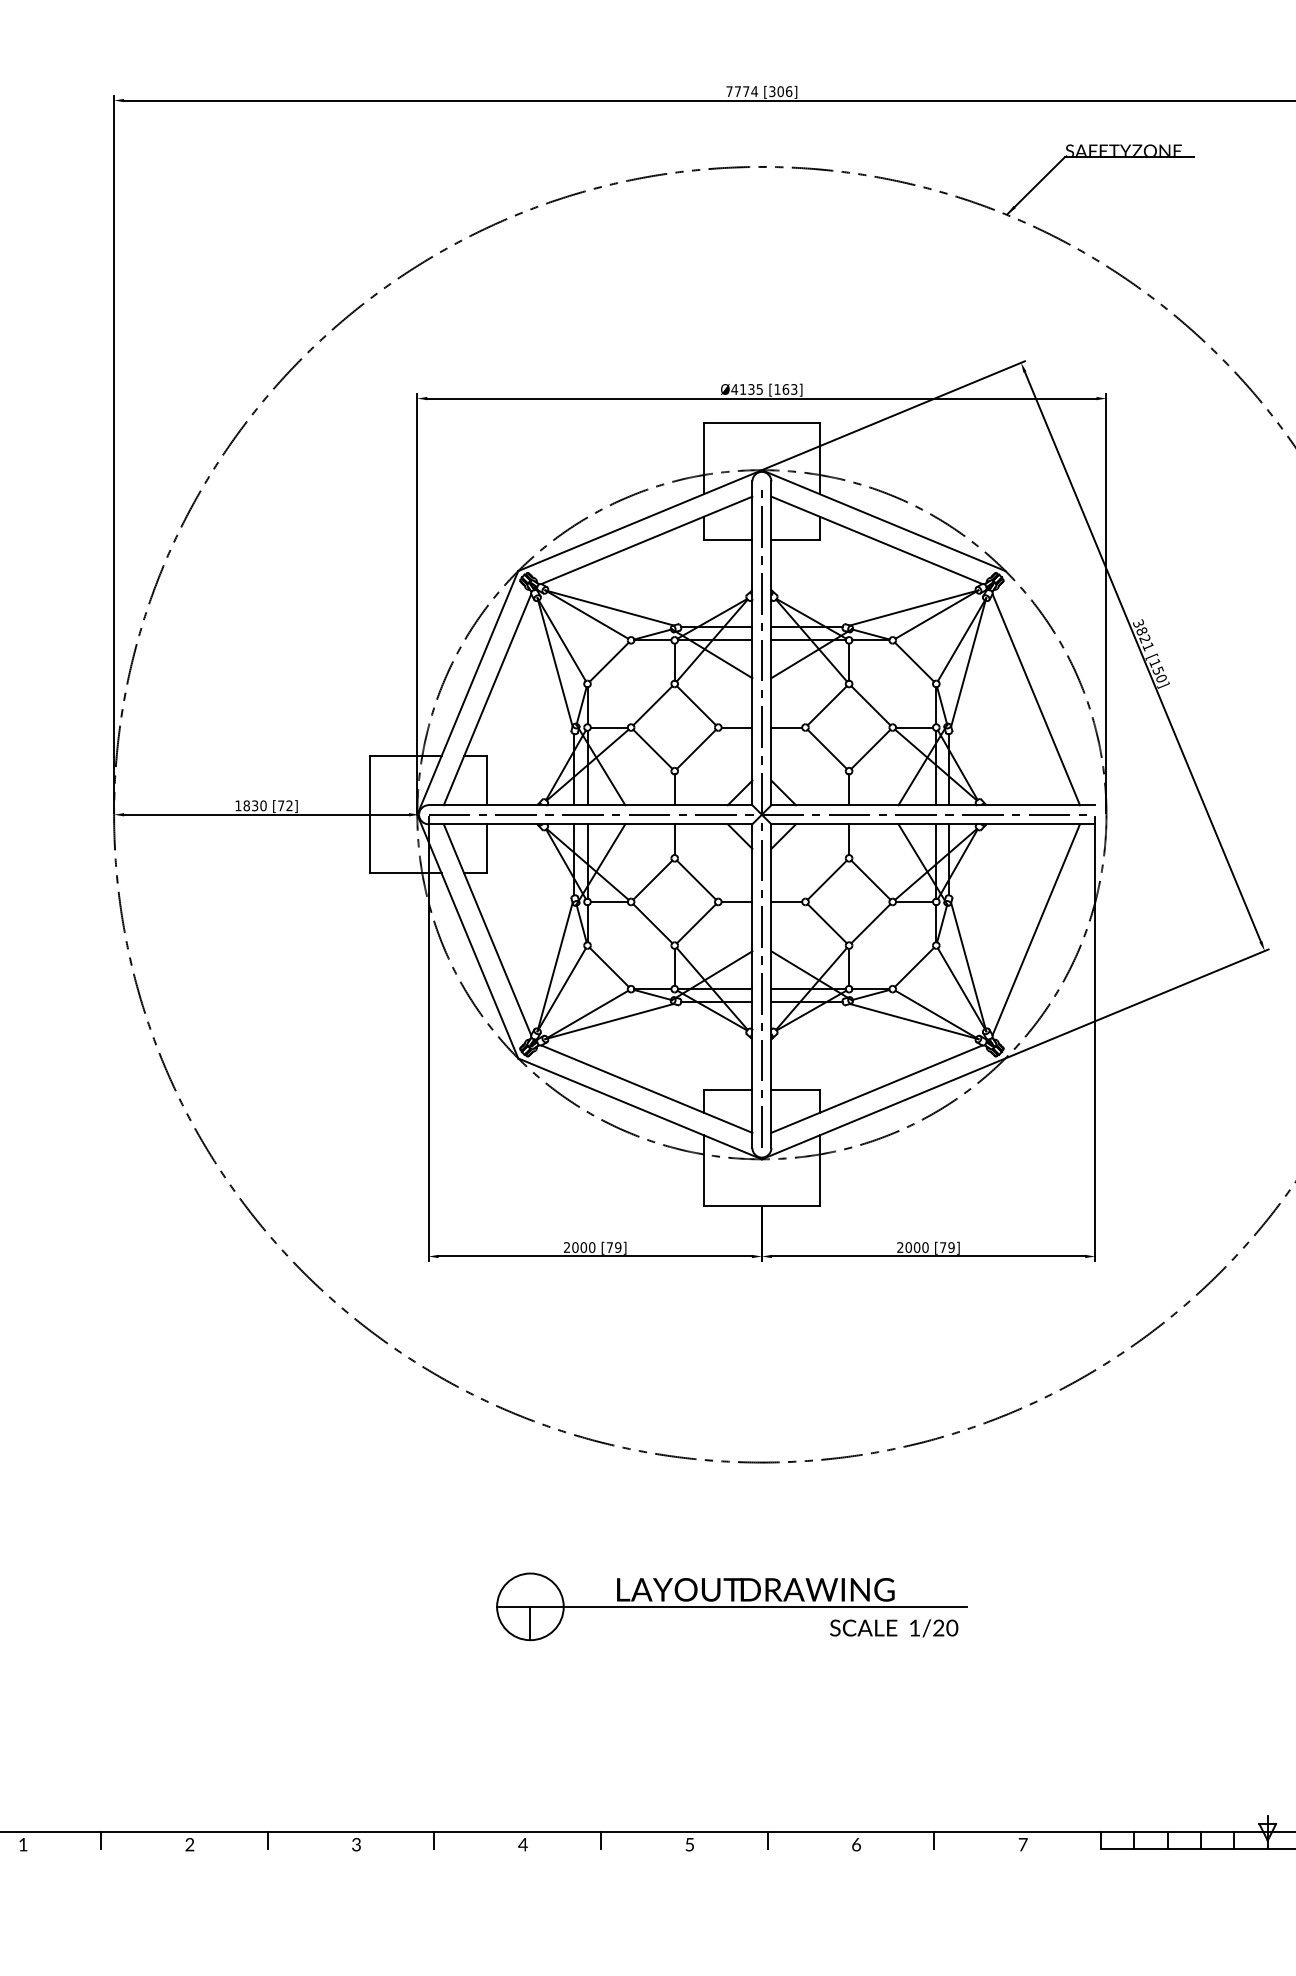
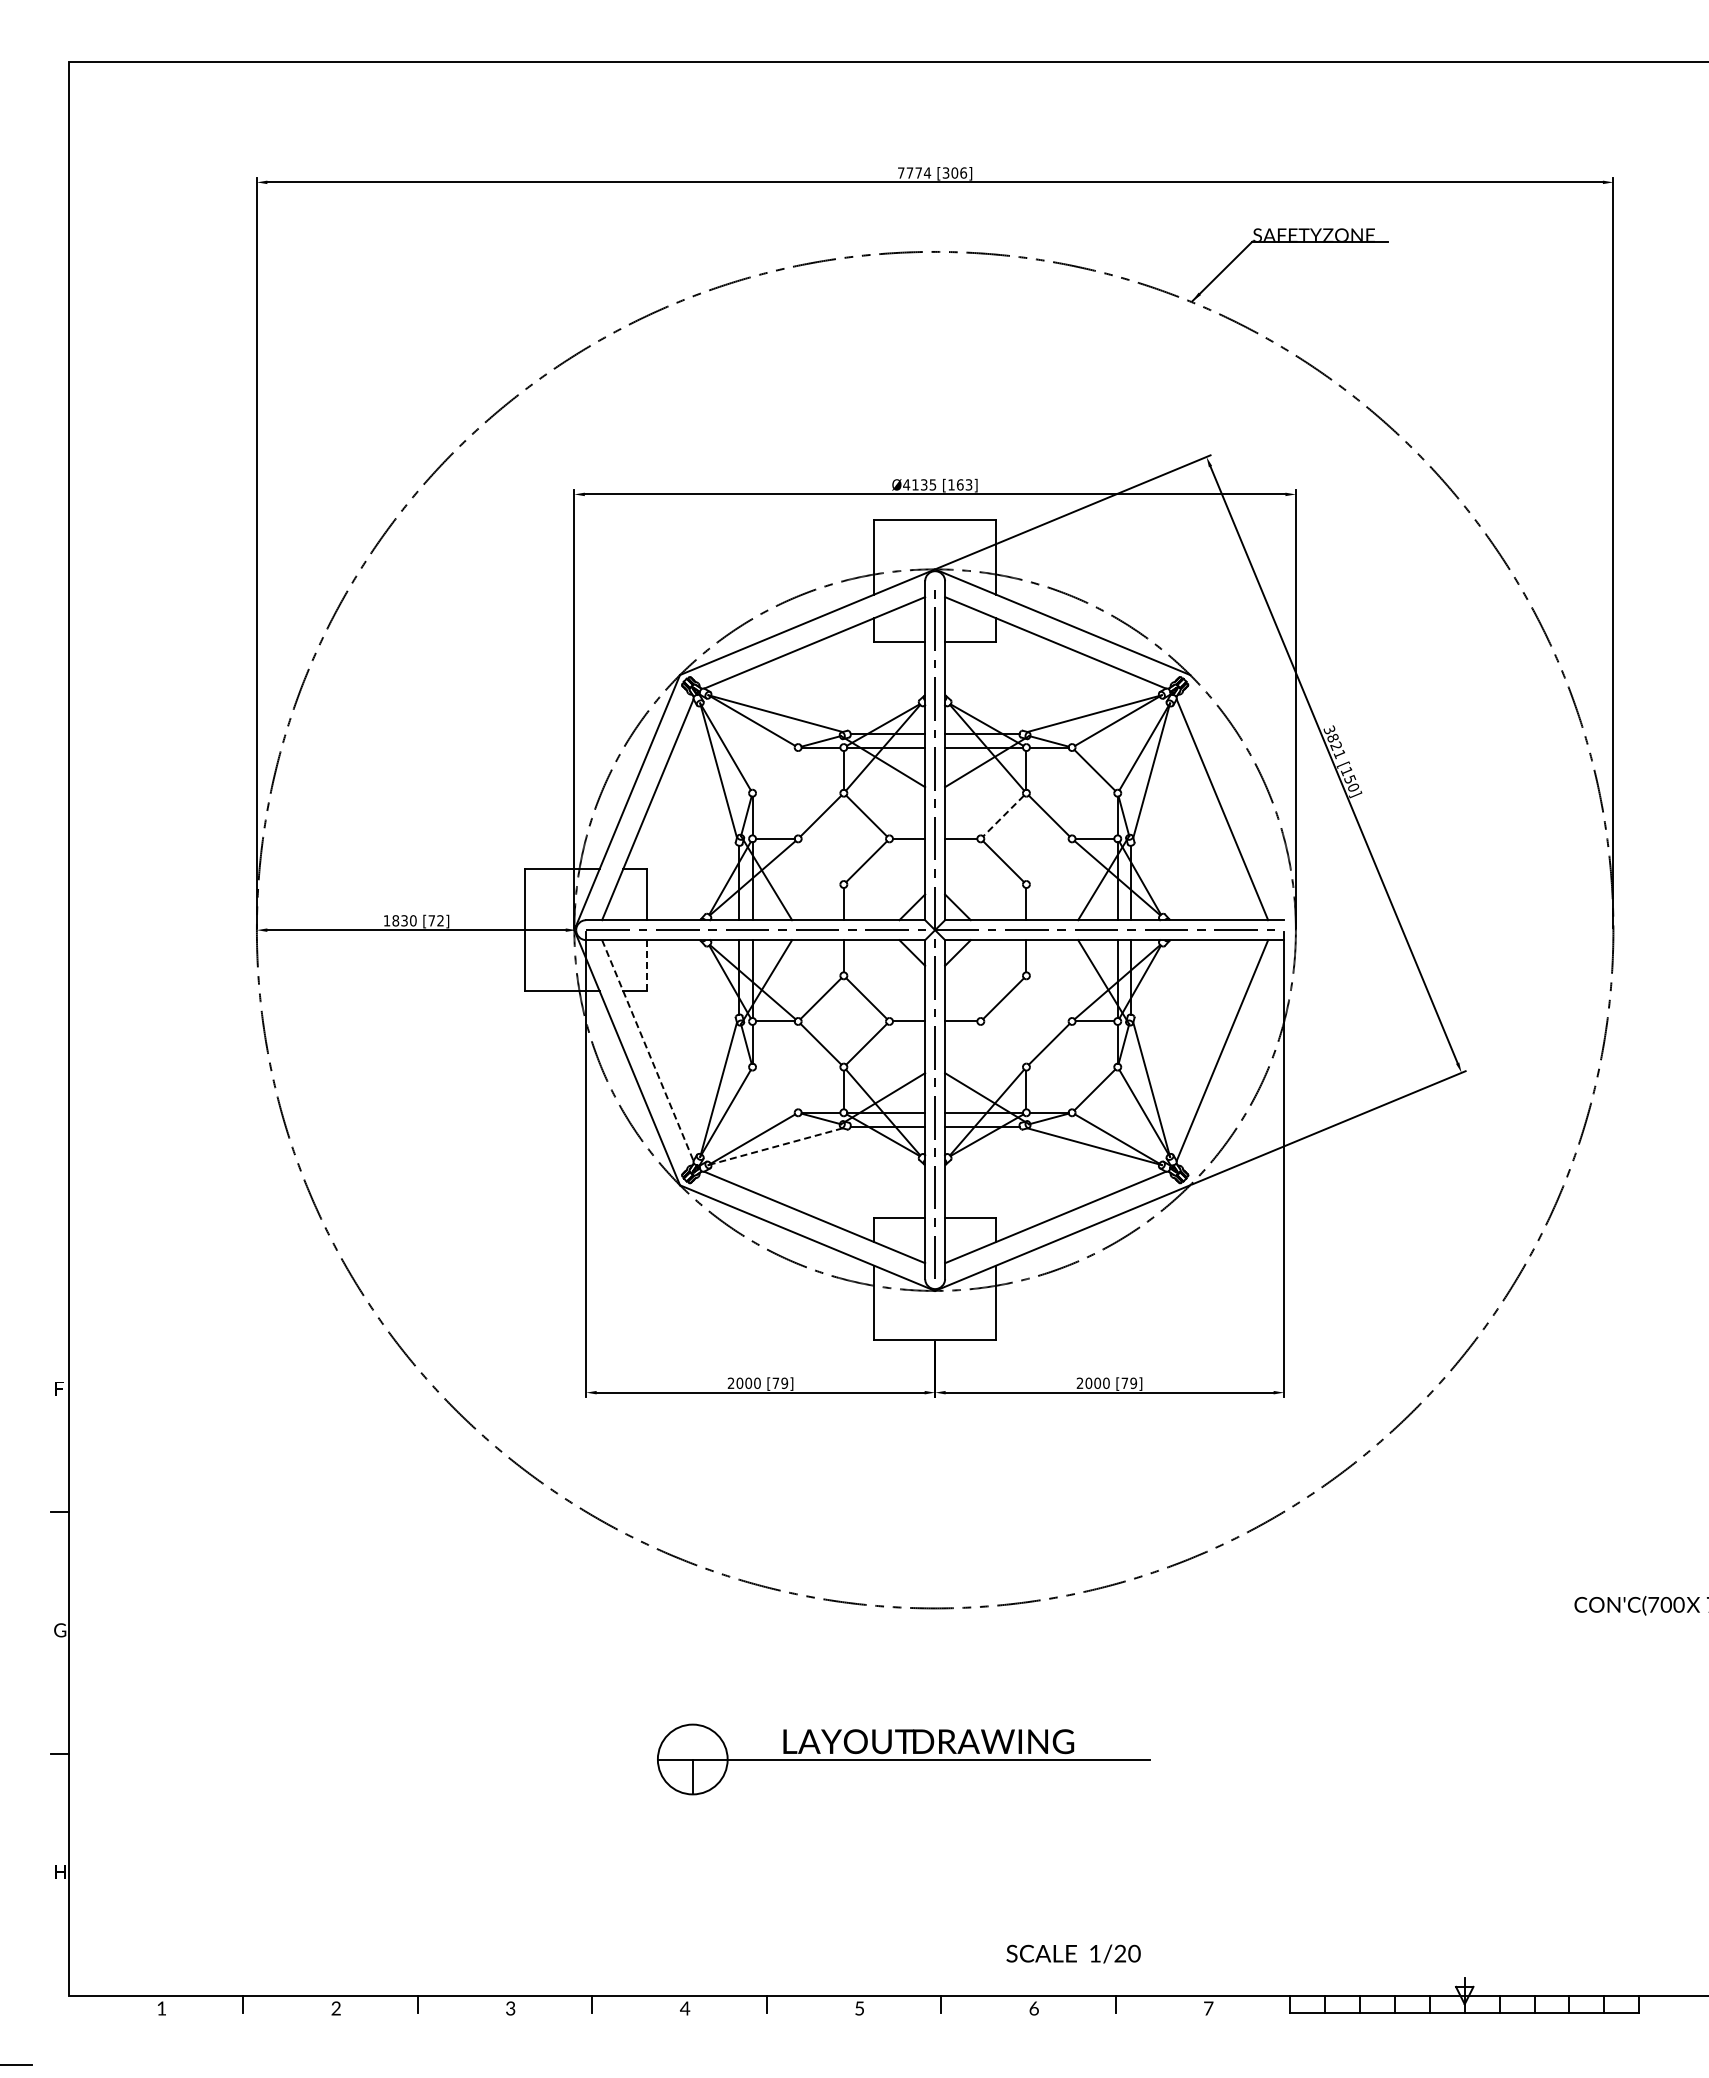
line: (609, 662) -> (775, 770), removed
line: (827, 706) -> (1003, 816), solid -> dashed
line: (652, 749) -> (820, 861), removed
line: (870, 749) -> (1048, 861), removed
line: (487, 848) -> (647, 965), solid -> dashed
line: (870, 880) -> (1048, 998), removed
line: (827, 923) -> (1003, 1043), removed
line: (487, 929) -> (647, 1050), solid -> dashed
line: (609, 966) -> (775, 1089), removed
line: (609, 1021) -> (775, 1146), solid -> dashed
text: (894, 1627) -> (1073, 1953), moved

